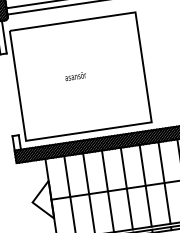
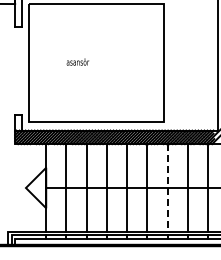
text: (75, 75) -> (77, 61), moved
line: (164, 183) -> (167, 188), solid -> dashed

